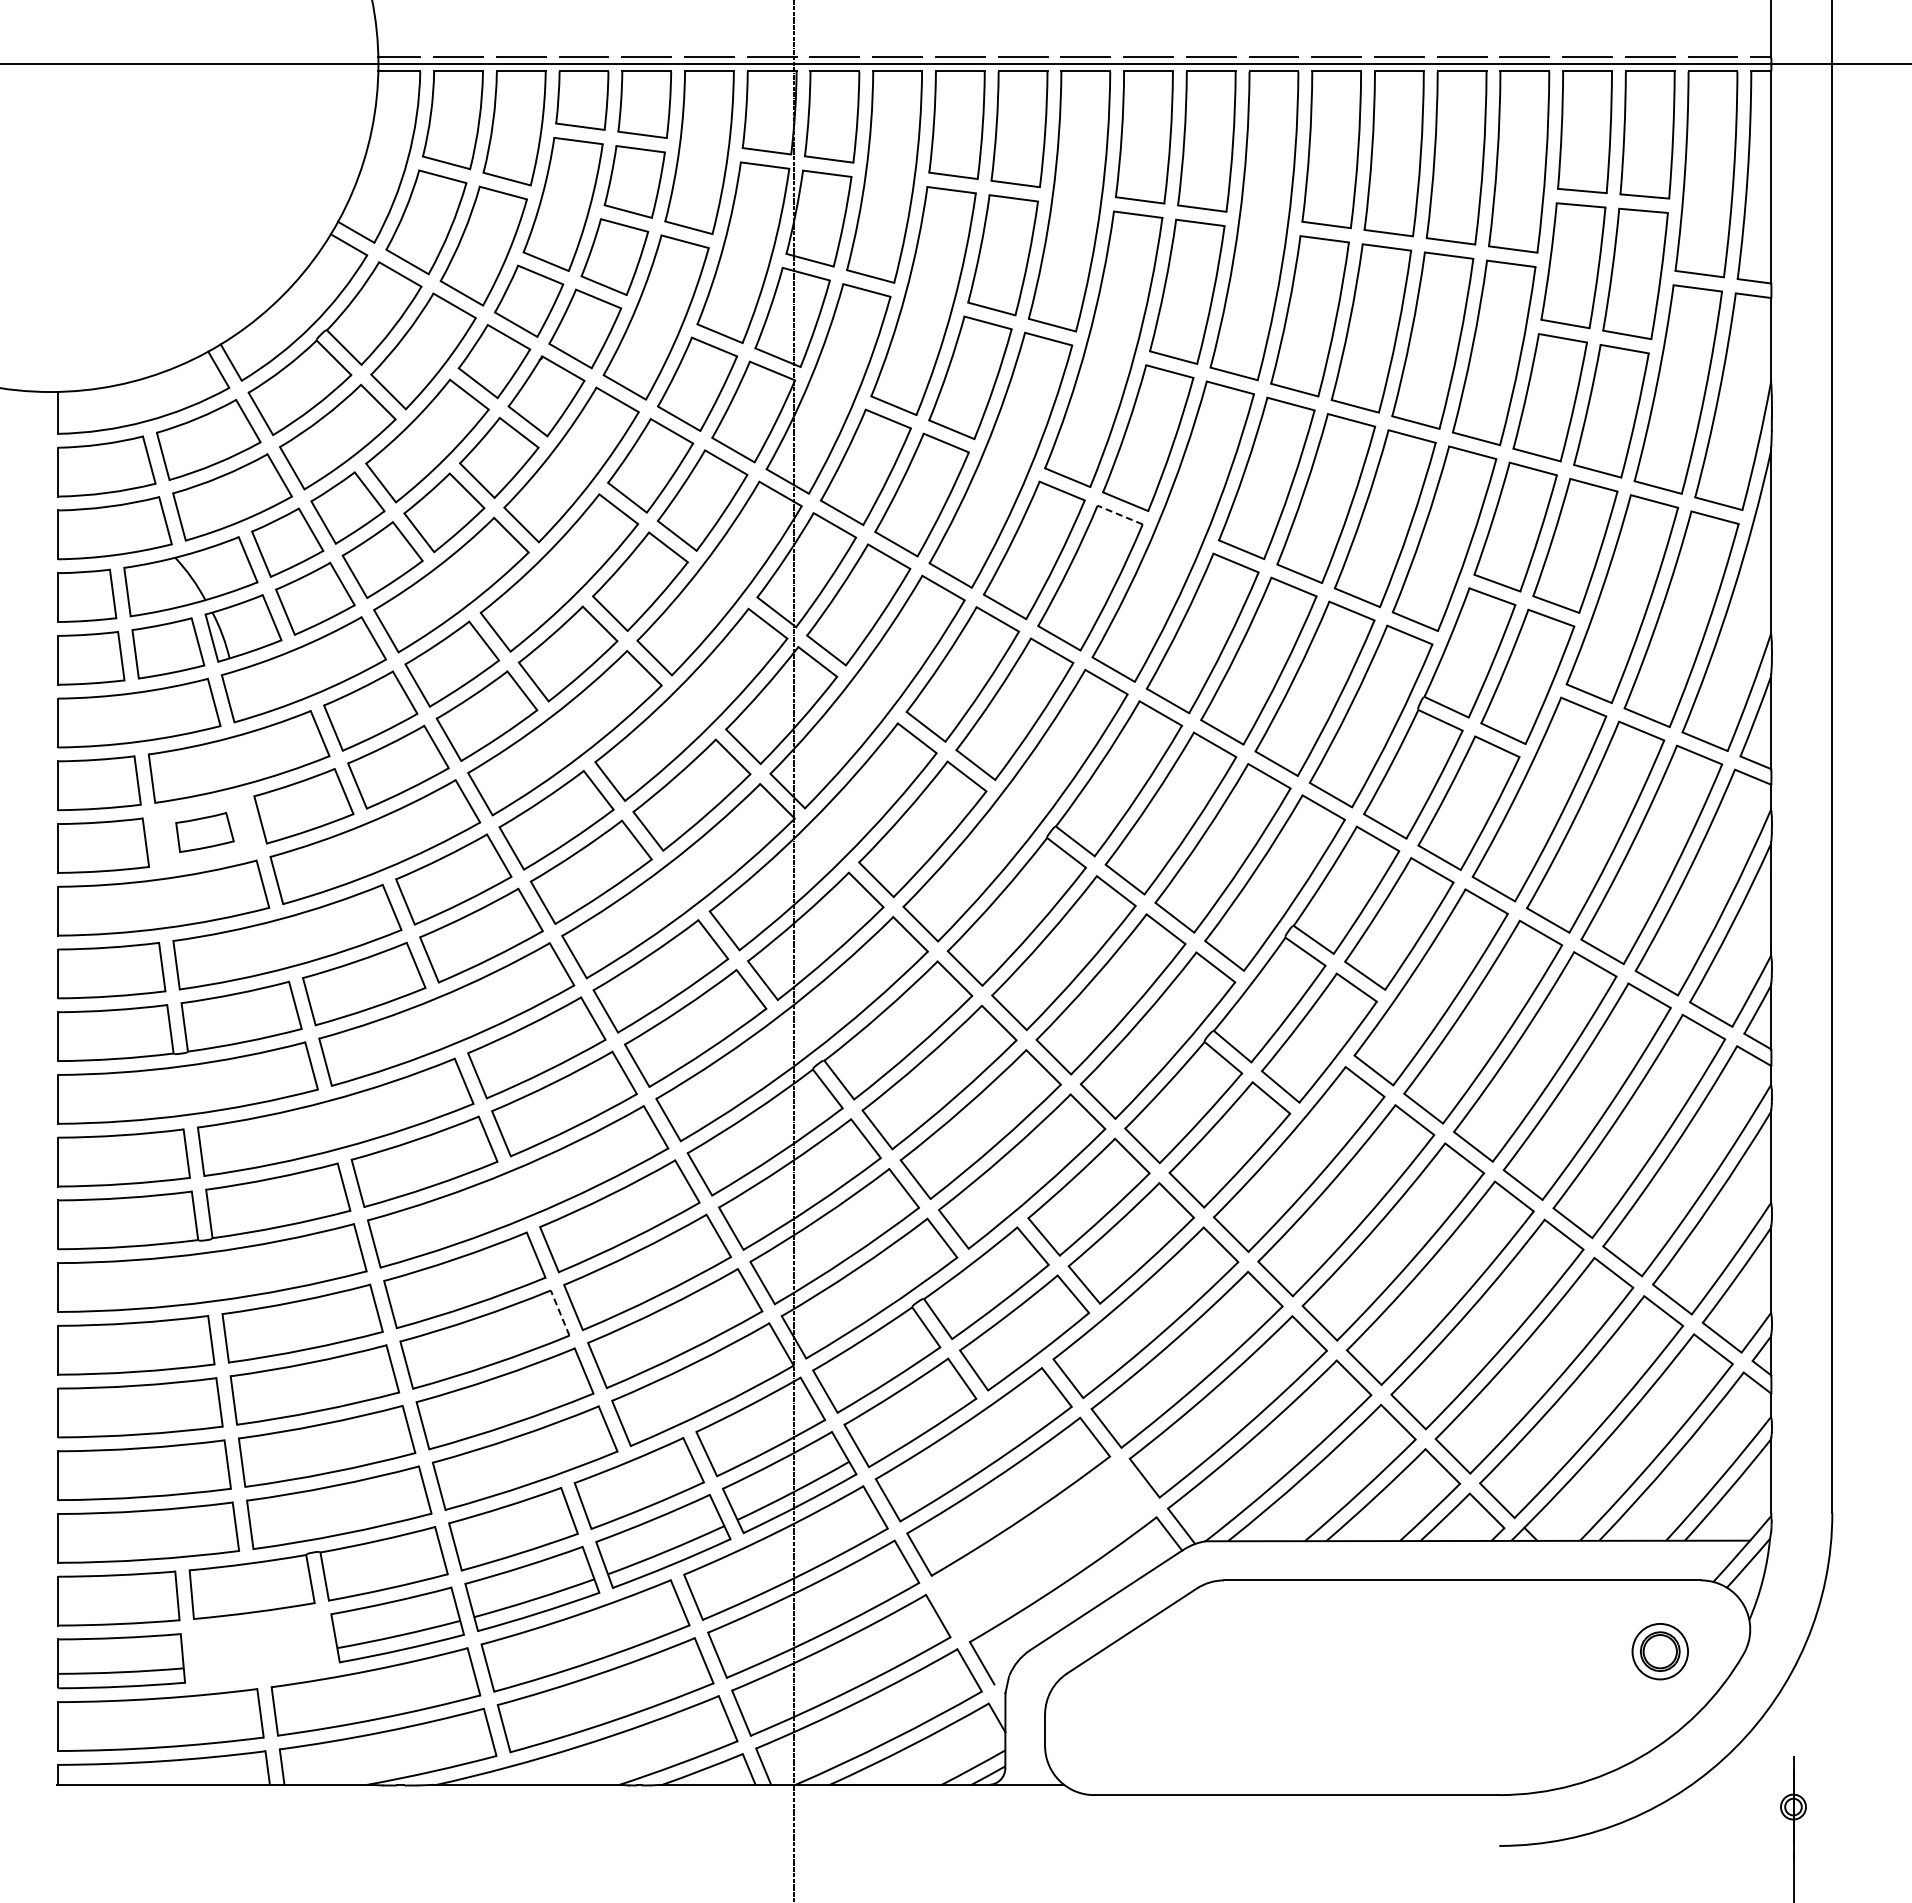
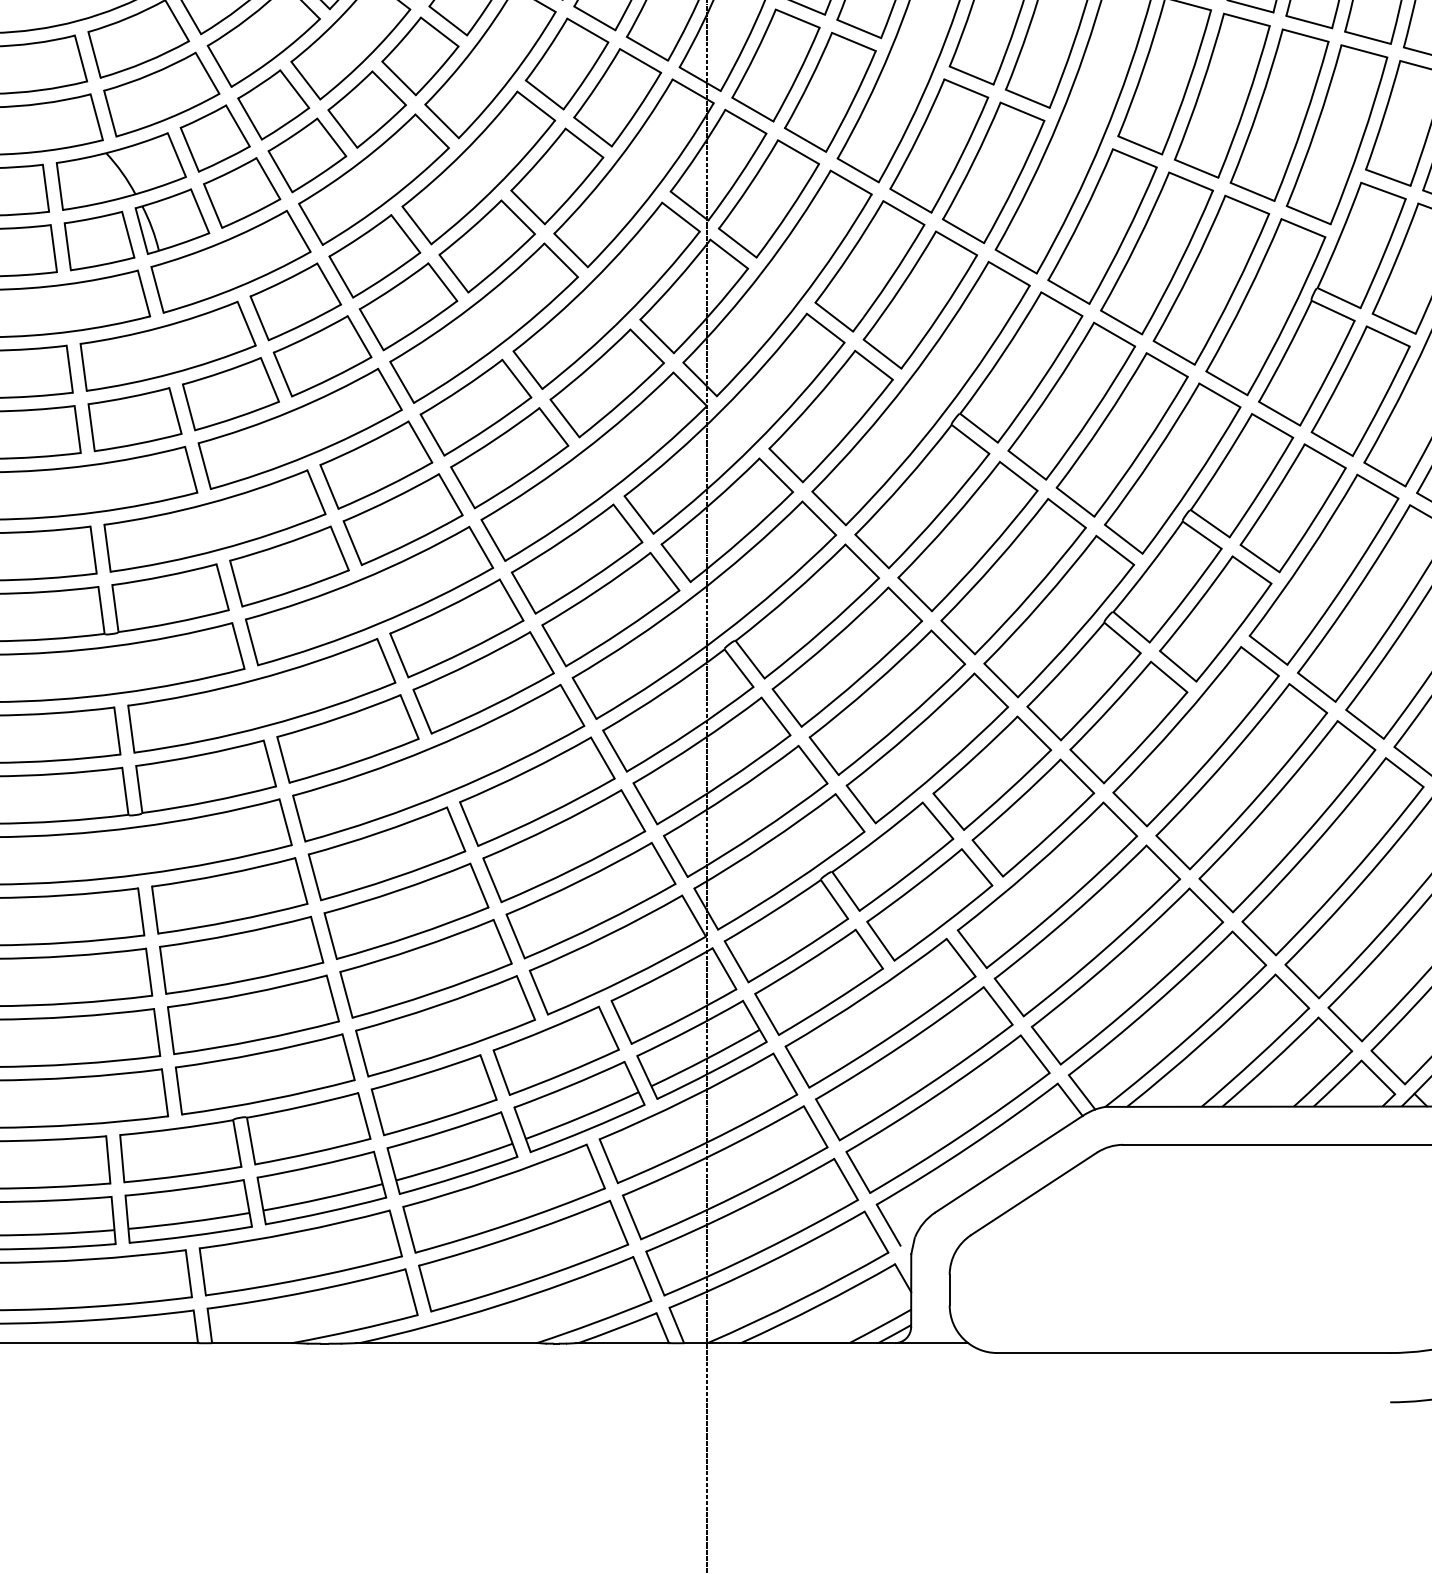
line: (1119, 514) -> (1021, 111), dashed -> solid
part: (204, 832) -> (134, 419), size x1.67
line: (559, 1312) -> (478, 885), dashed -> solid
part: (1043, 1548) -> (948, 1113), added
part: (260, 1648) -> (188, 1210), added

